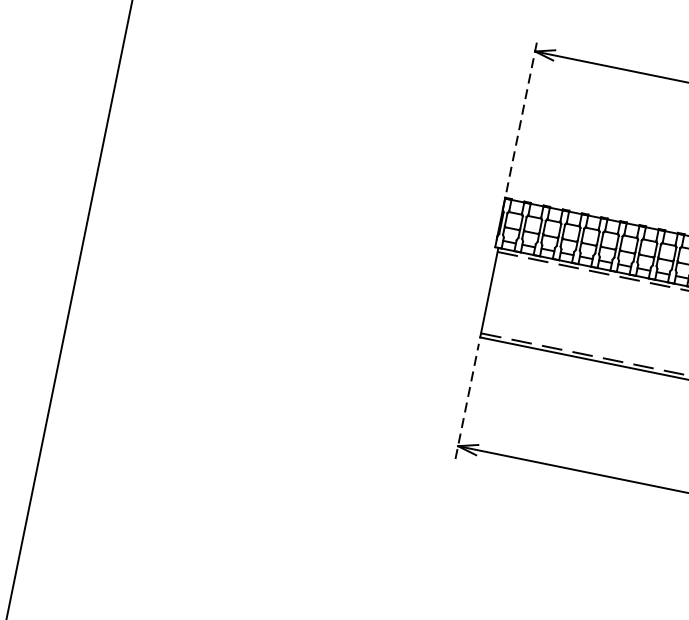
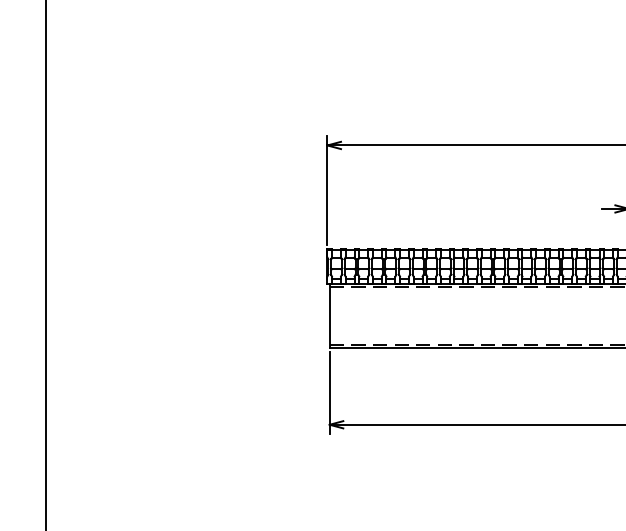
line: (522, 115) -> (327, 190), dashed -> solid
line: (466, 402) -> (329, 393), dashed -> solid

